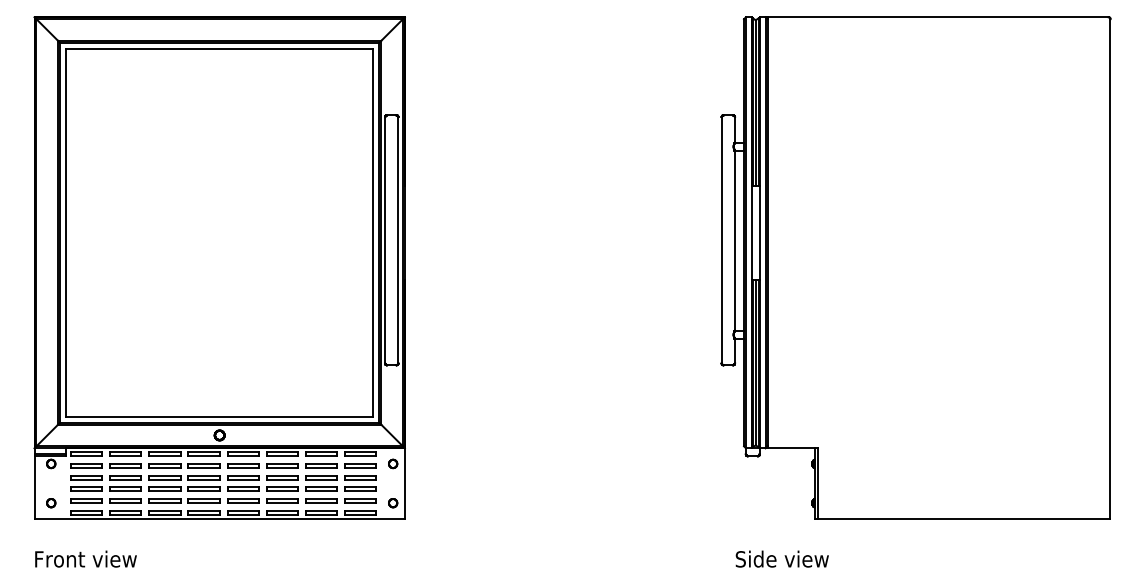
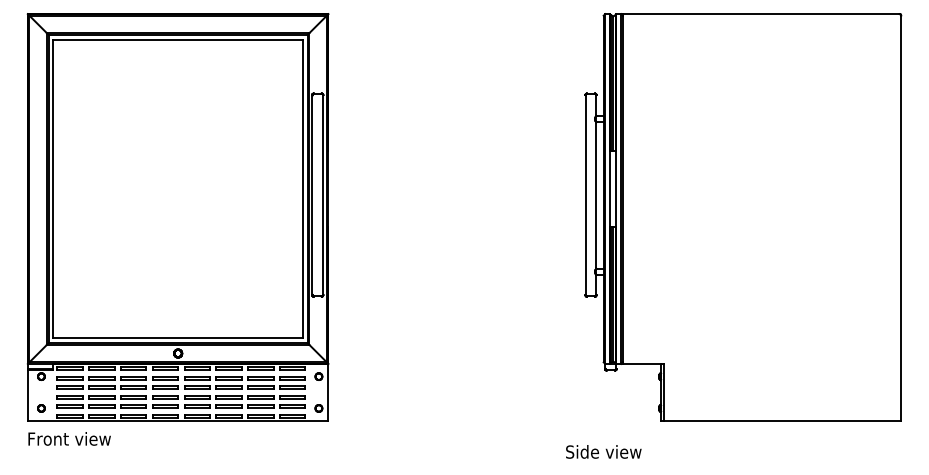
text: (85, 558) -> (69, 438), moved
text: (781, 558) -> (603, 451), moved

